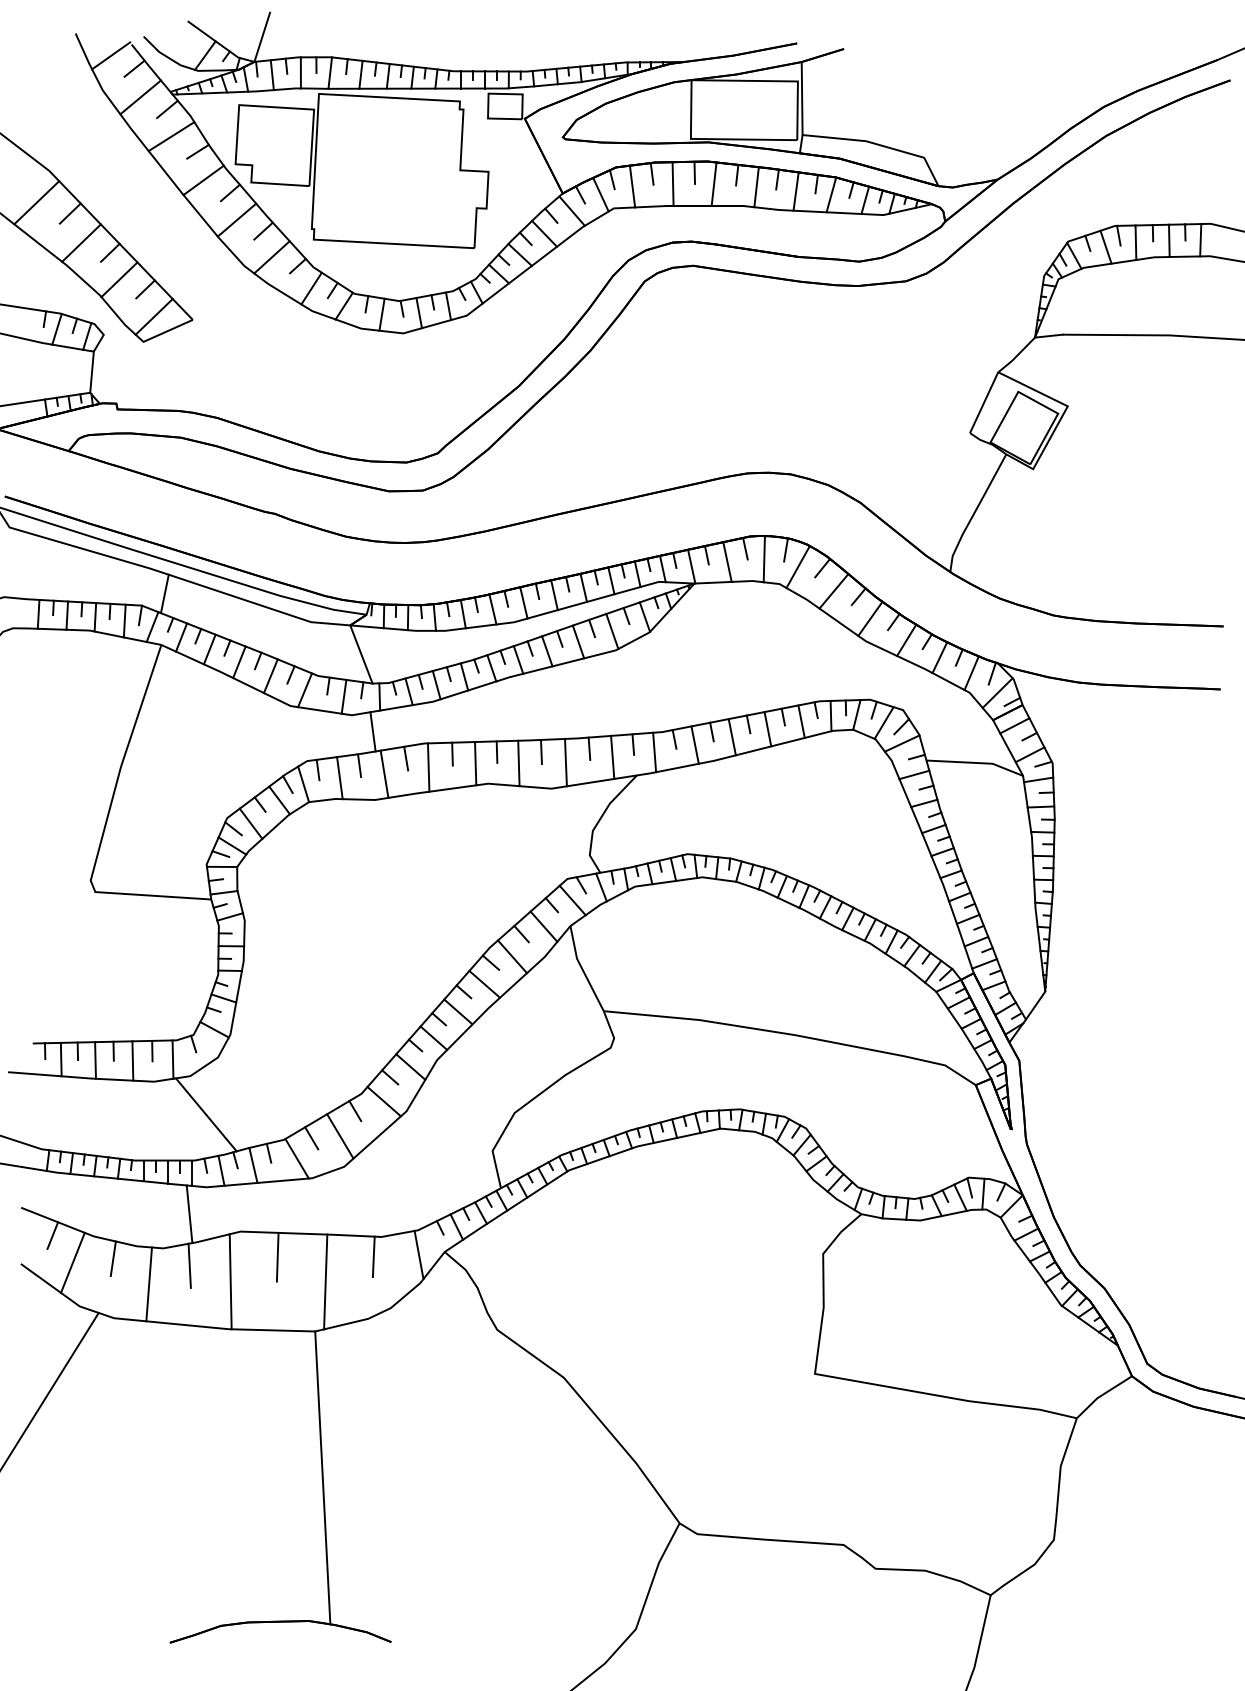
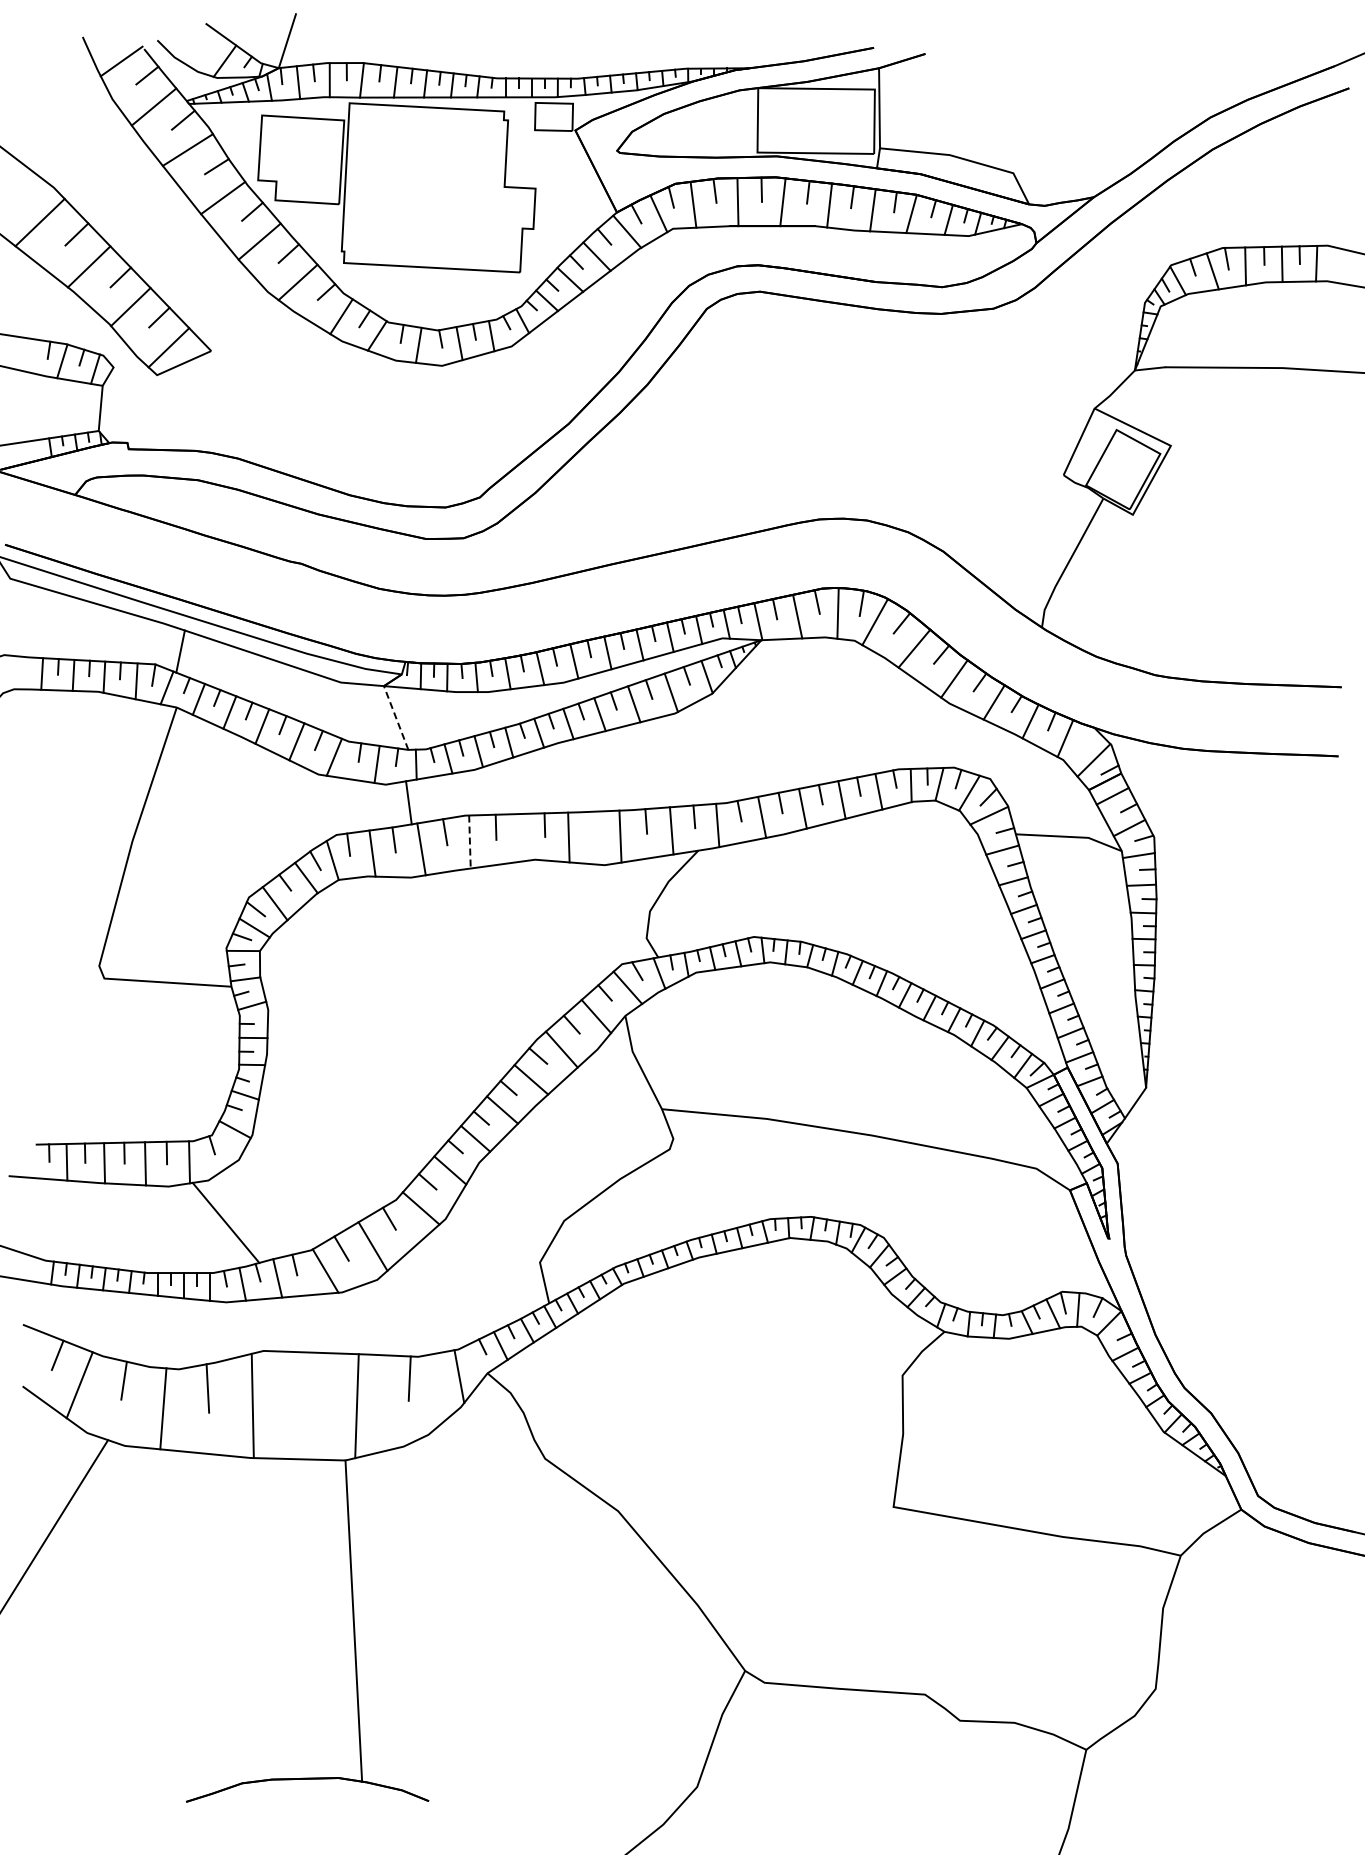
line: (361, 654) -> (396, 717), solid -> dashed
line: (992, 674) -> (1088, 739), removed
line: (541, 751) -> (593, 824), removed
line: (475, 763) -> (521, 837), removed
line: (428, 767) -> (469, 842), solid -> dashed
line: (189, 1213) -> (207, 1331), removed
line: (277, 1256) -> (304, 1378), removed

